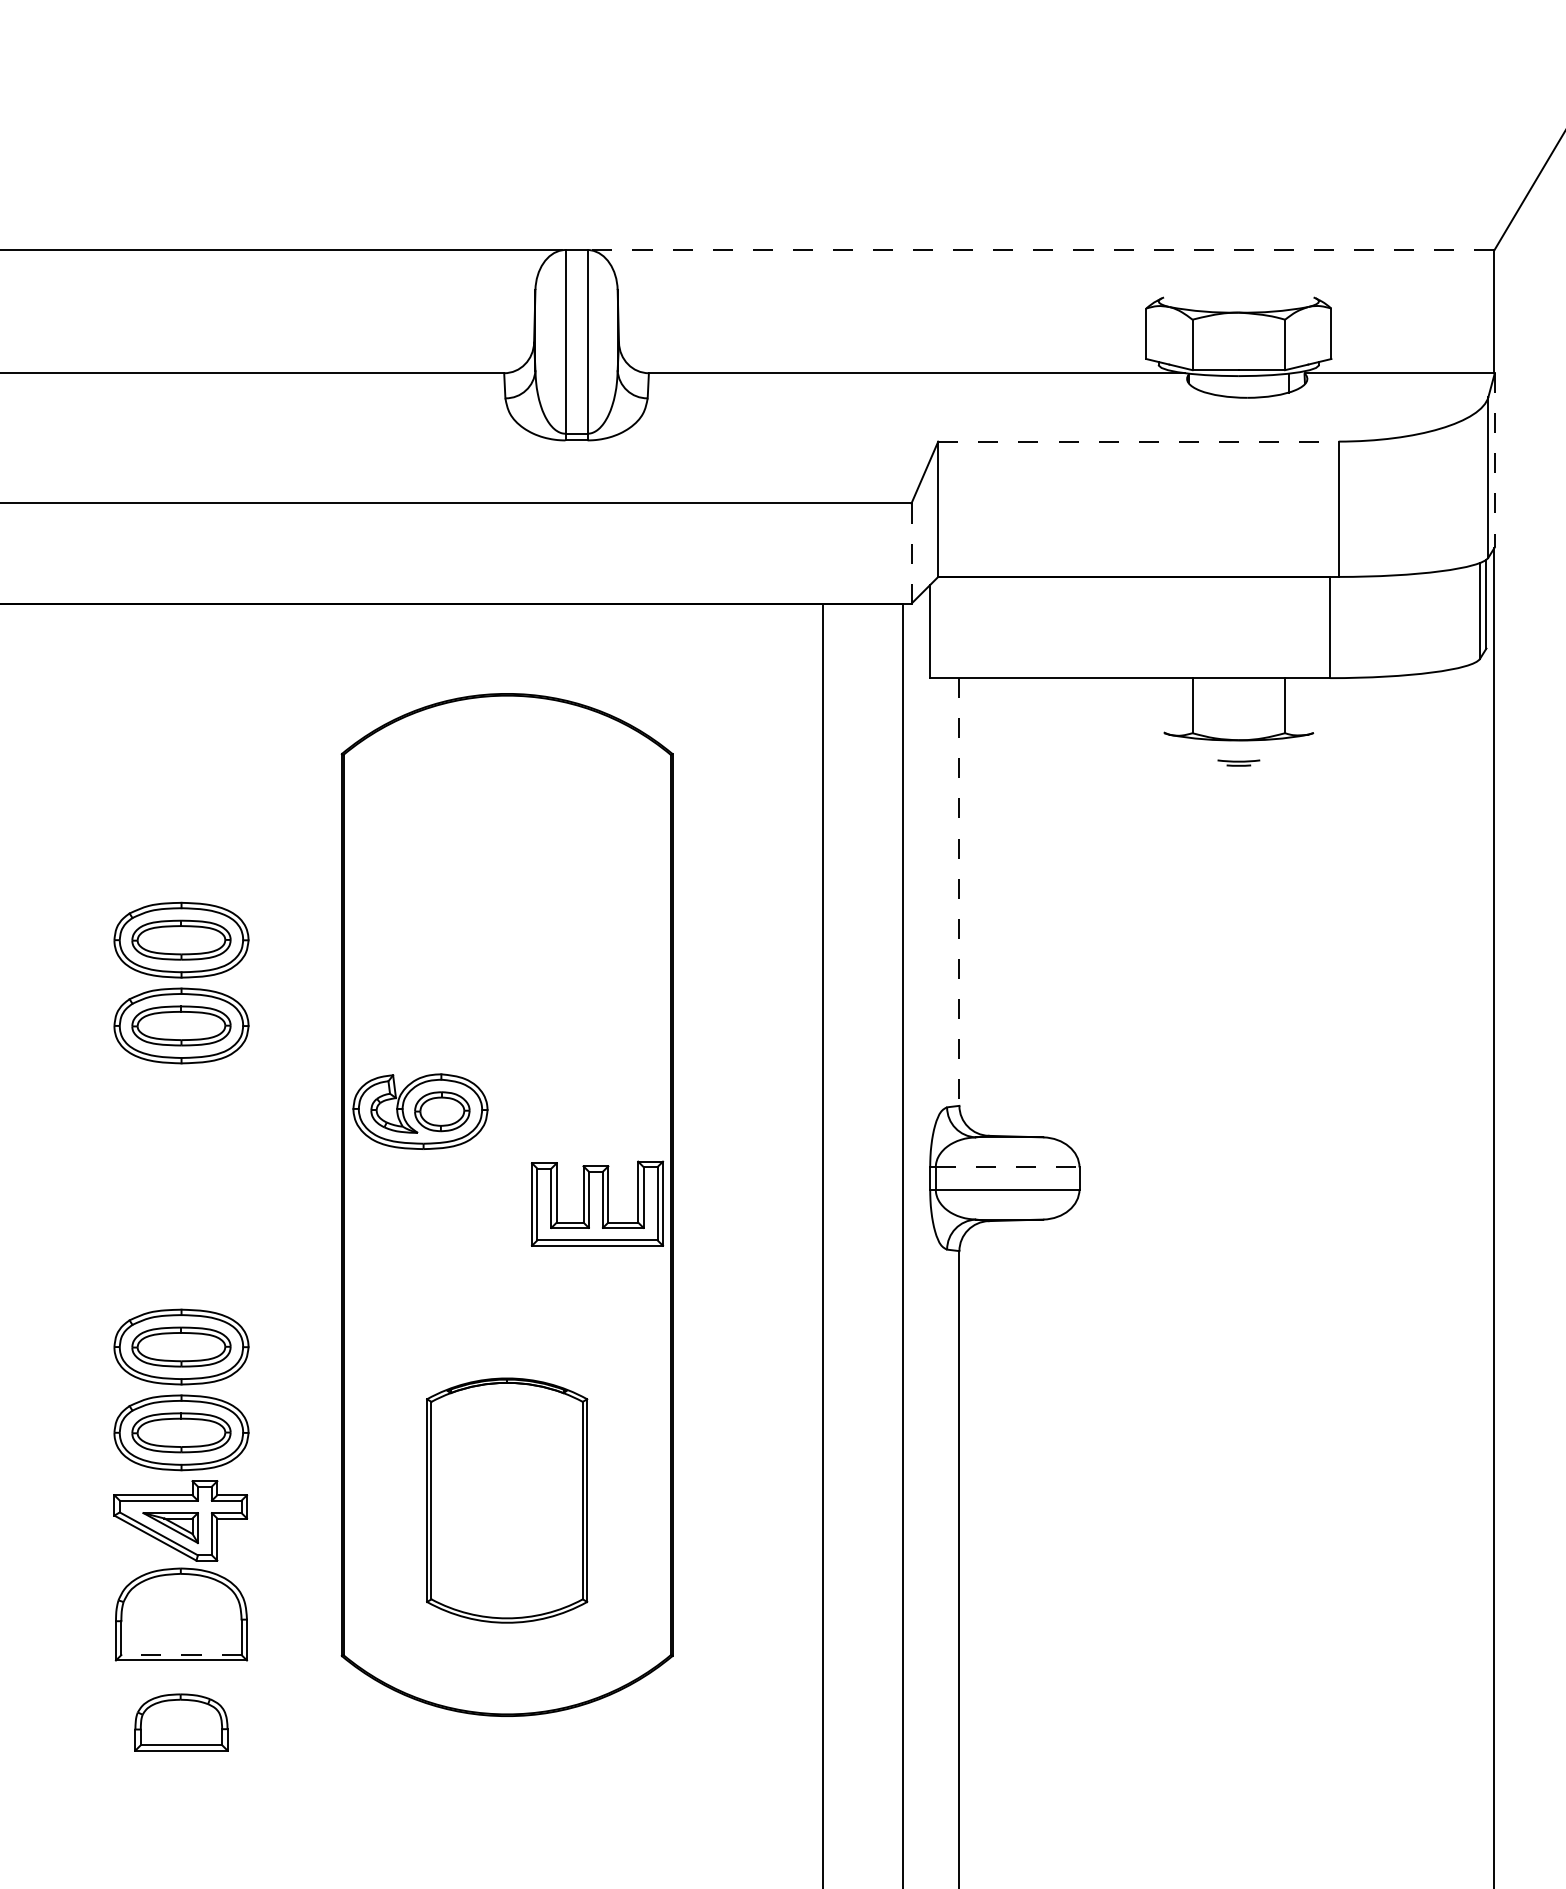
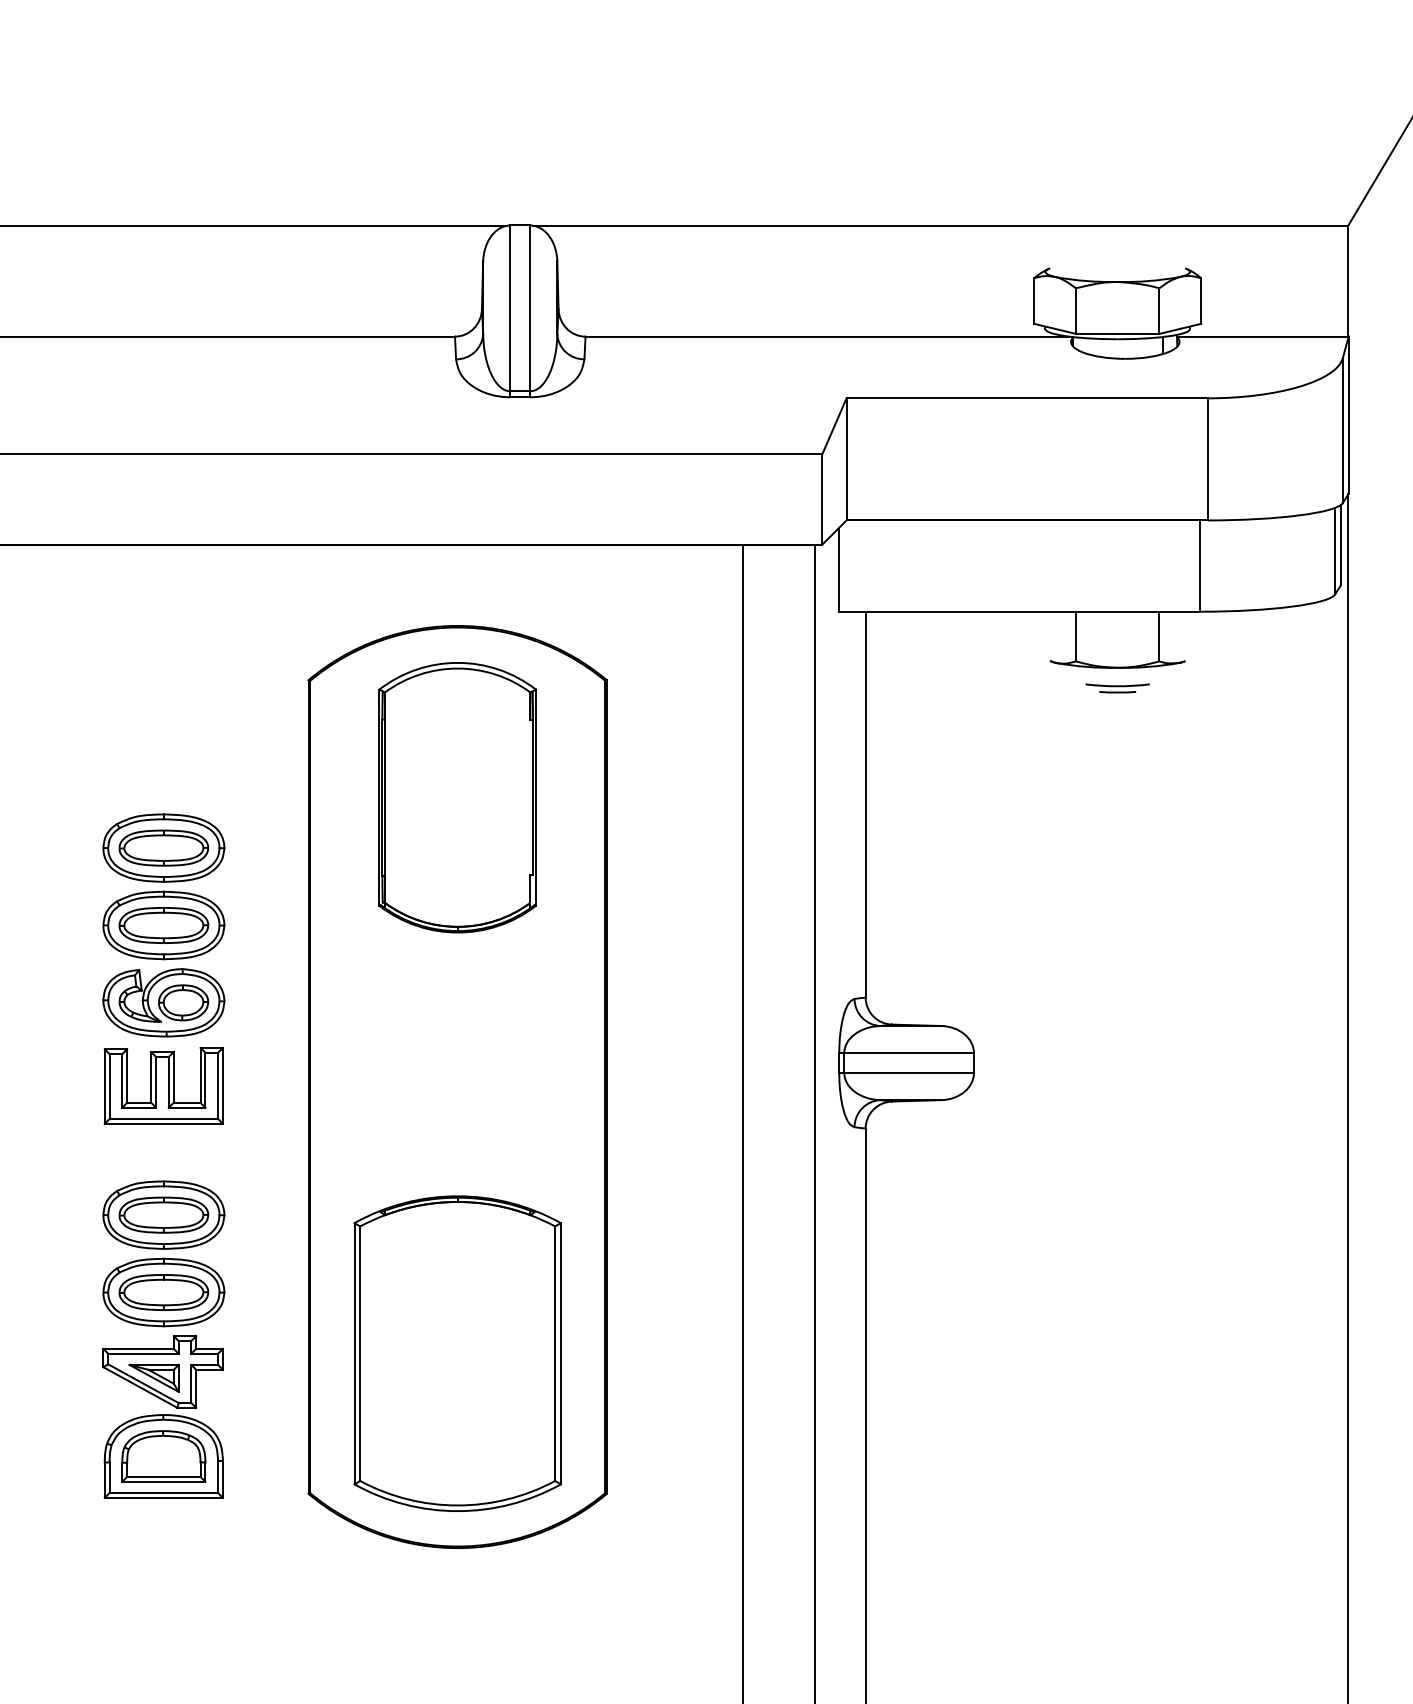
line: (1042, 250) -> (940, 225), dashed -> solid
line: (1138, 441) -> (1027, 398), dashed -> solid
line: (1494, 460) -> (1348, 415), dashed -> solid
line: (911, 553) -> (822, 499), dashed -> solid
part: (1238, 762) -> (1117, 687), size x1.67
part: (507, 884) -> (457, 797), added
line: (959, 892) -> (865, 805), dashed -> solid
part: (420, 1111) -> (163, 1002), moved
line: (1007, 1167) -> (909, 1053), dashed -> solid
part: (597, 1203) -> (163, 1085), moved
part: (506, 1500) -> (457, 1353), size x1.43
line: (181, 1655) -> (163, 1493), dashed -> solid
part: (181, 1722) -> (163, 1456), moved

